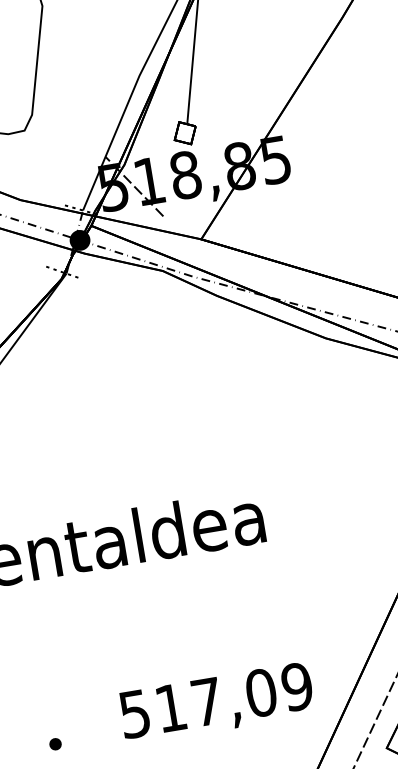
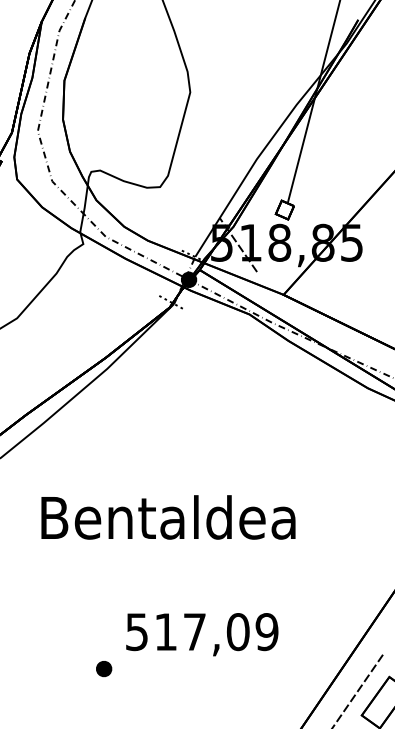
text: (217, 703) -> (202, 634), moved
part: (55, 744) -> (104, 669), size x1.67

